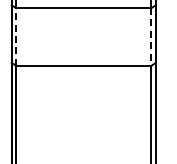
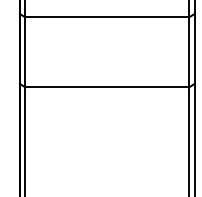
line: (16, 36) -> (25, 51), dashed -> solid
line: (151, 36) -> (189, 51), dashed -> solid

